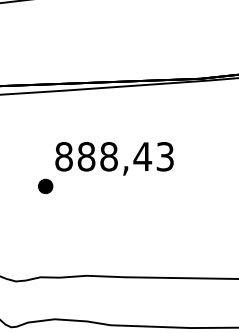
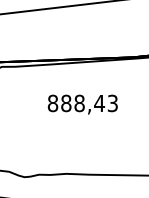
part: (44, 185) -> (41, 120), removed

